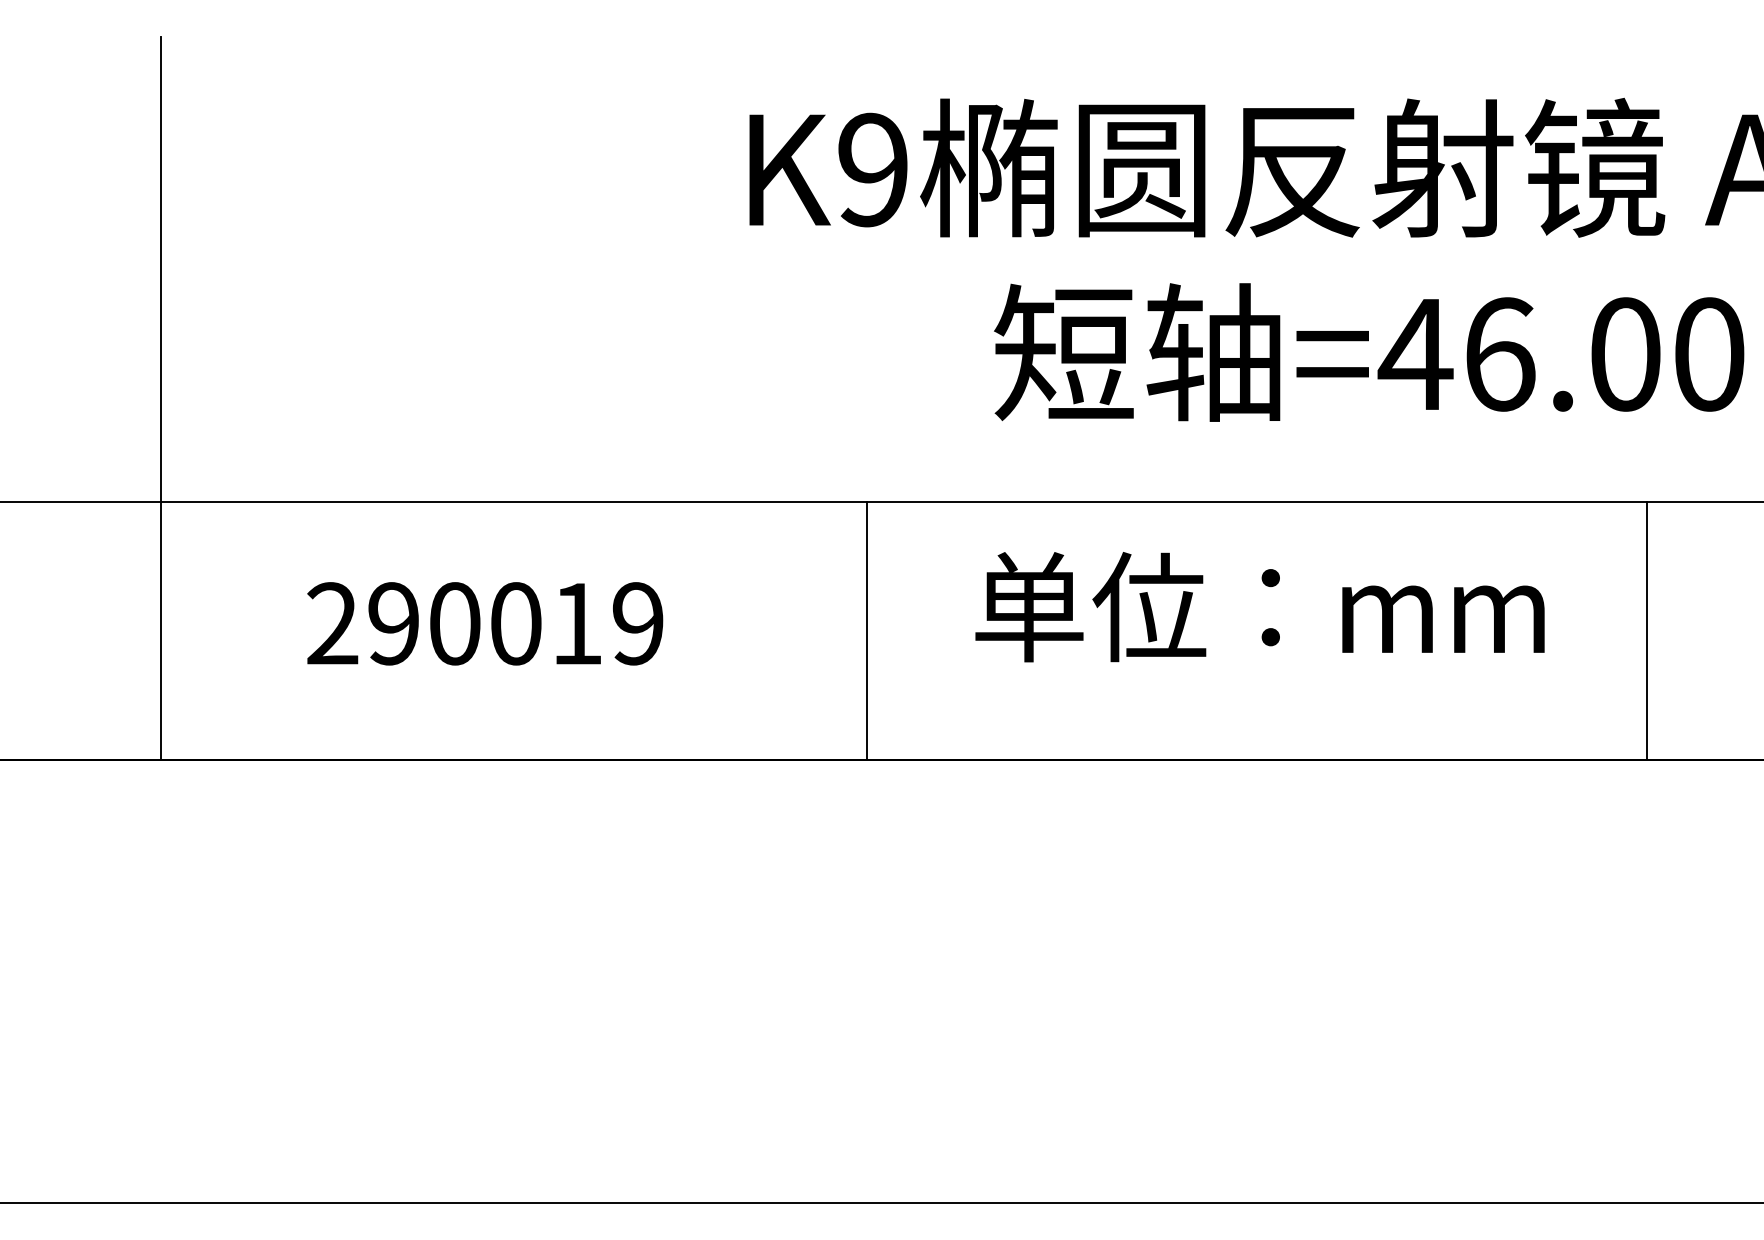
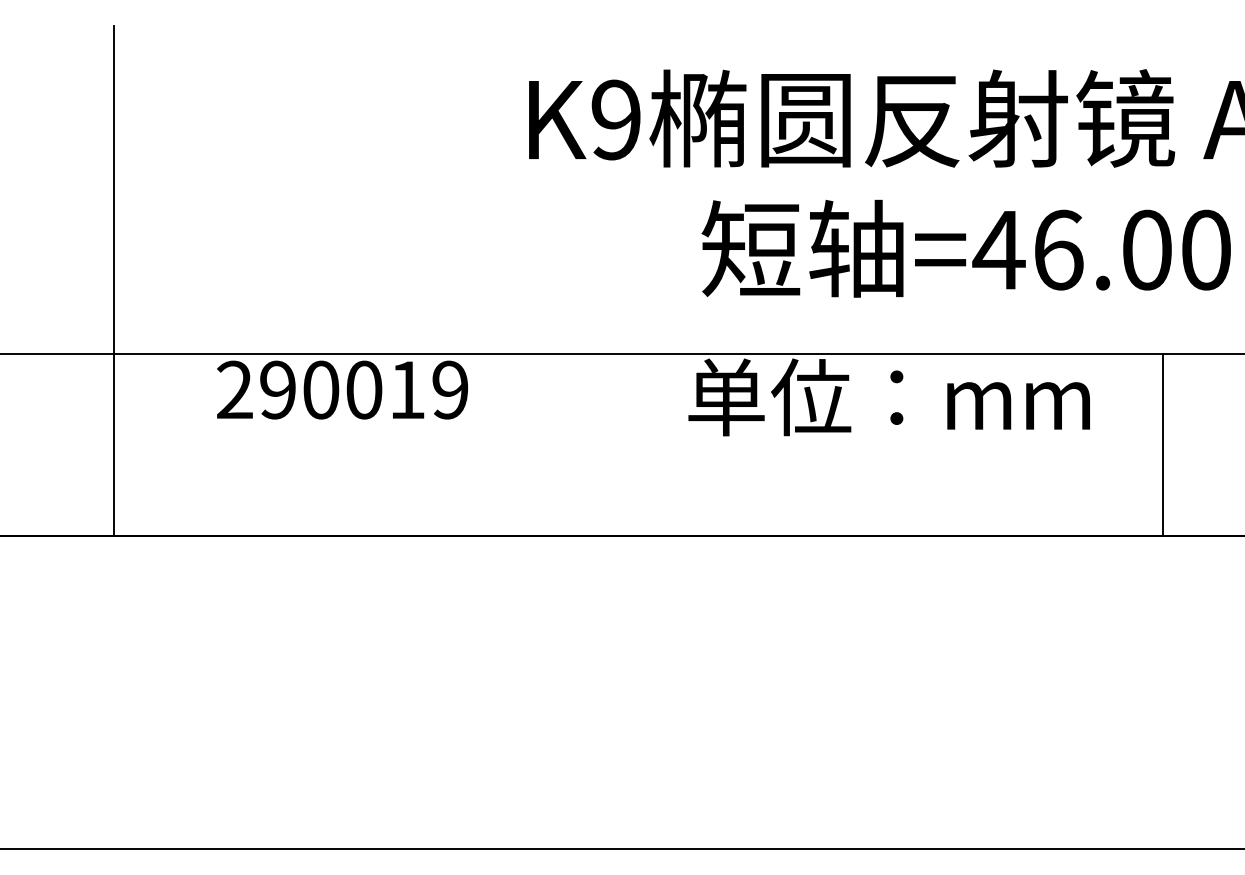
text: (1259, 607) -> (888, 397), moved
text: (485, 623) -> (342, 389), moved
line: (867, 630) -> (612, 444), removed

